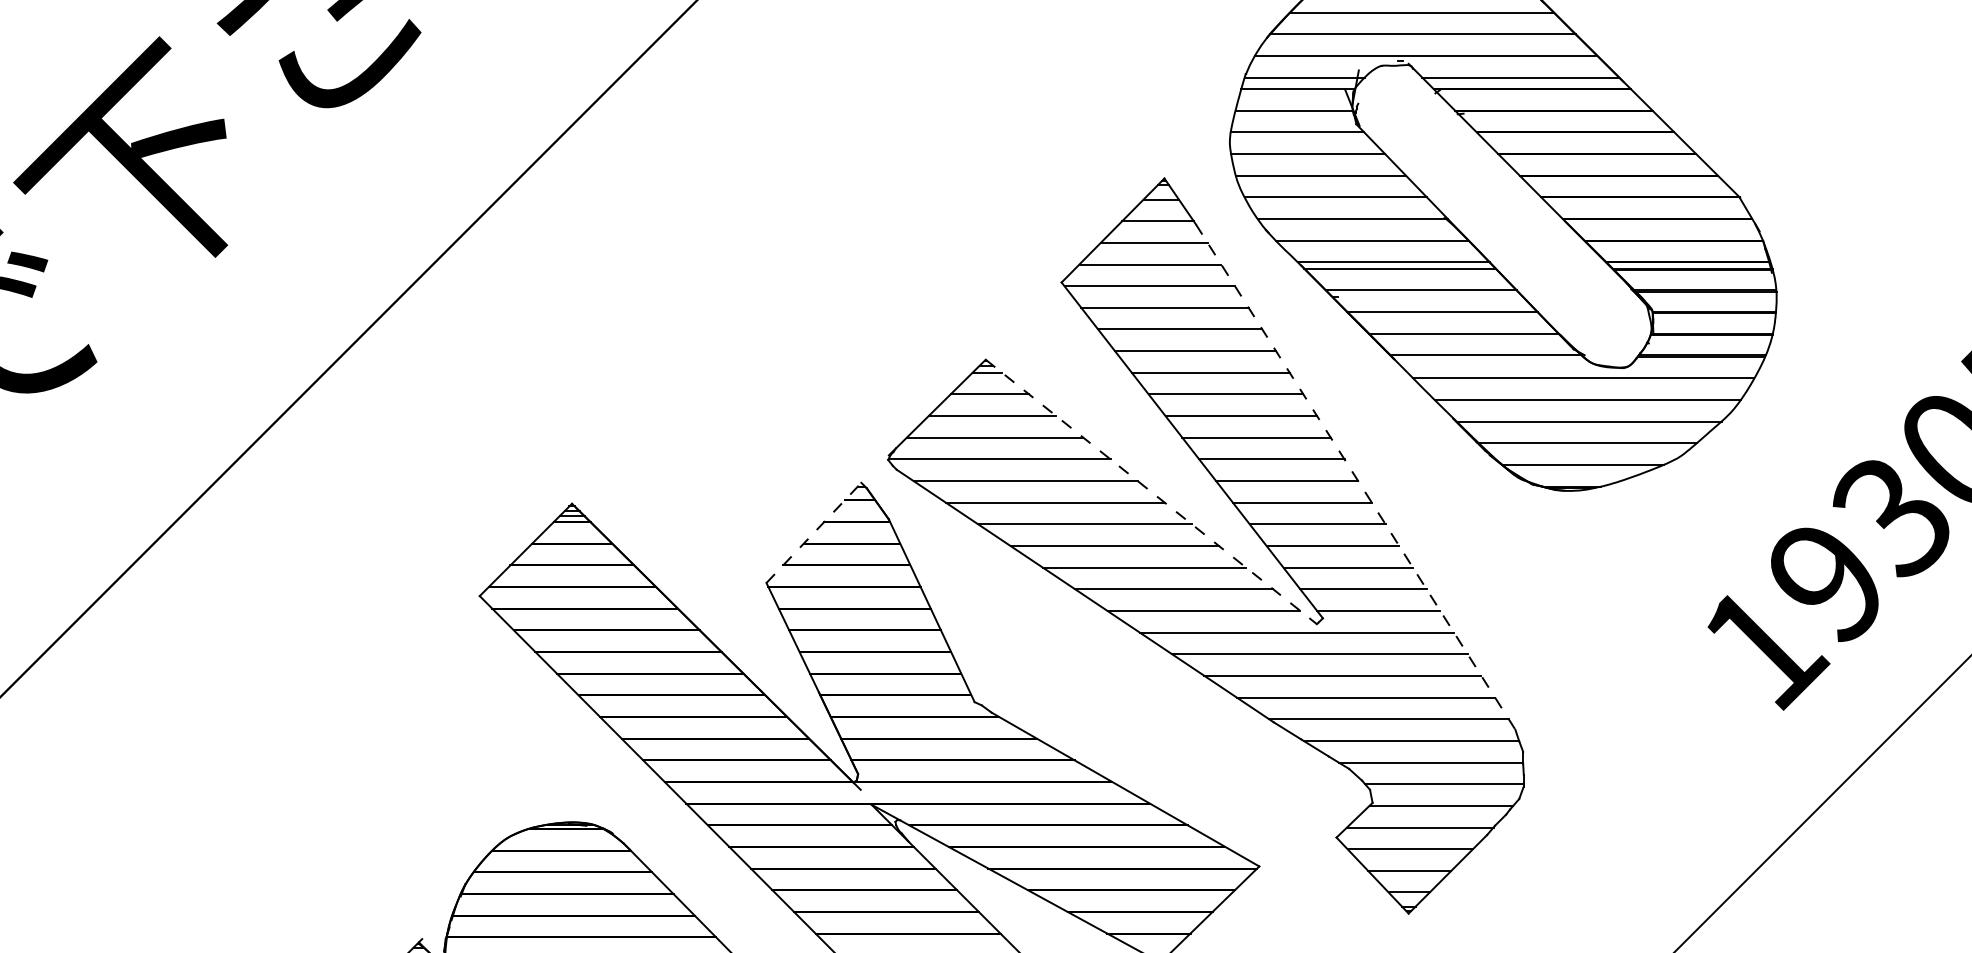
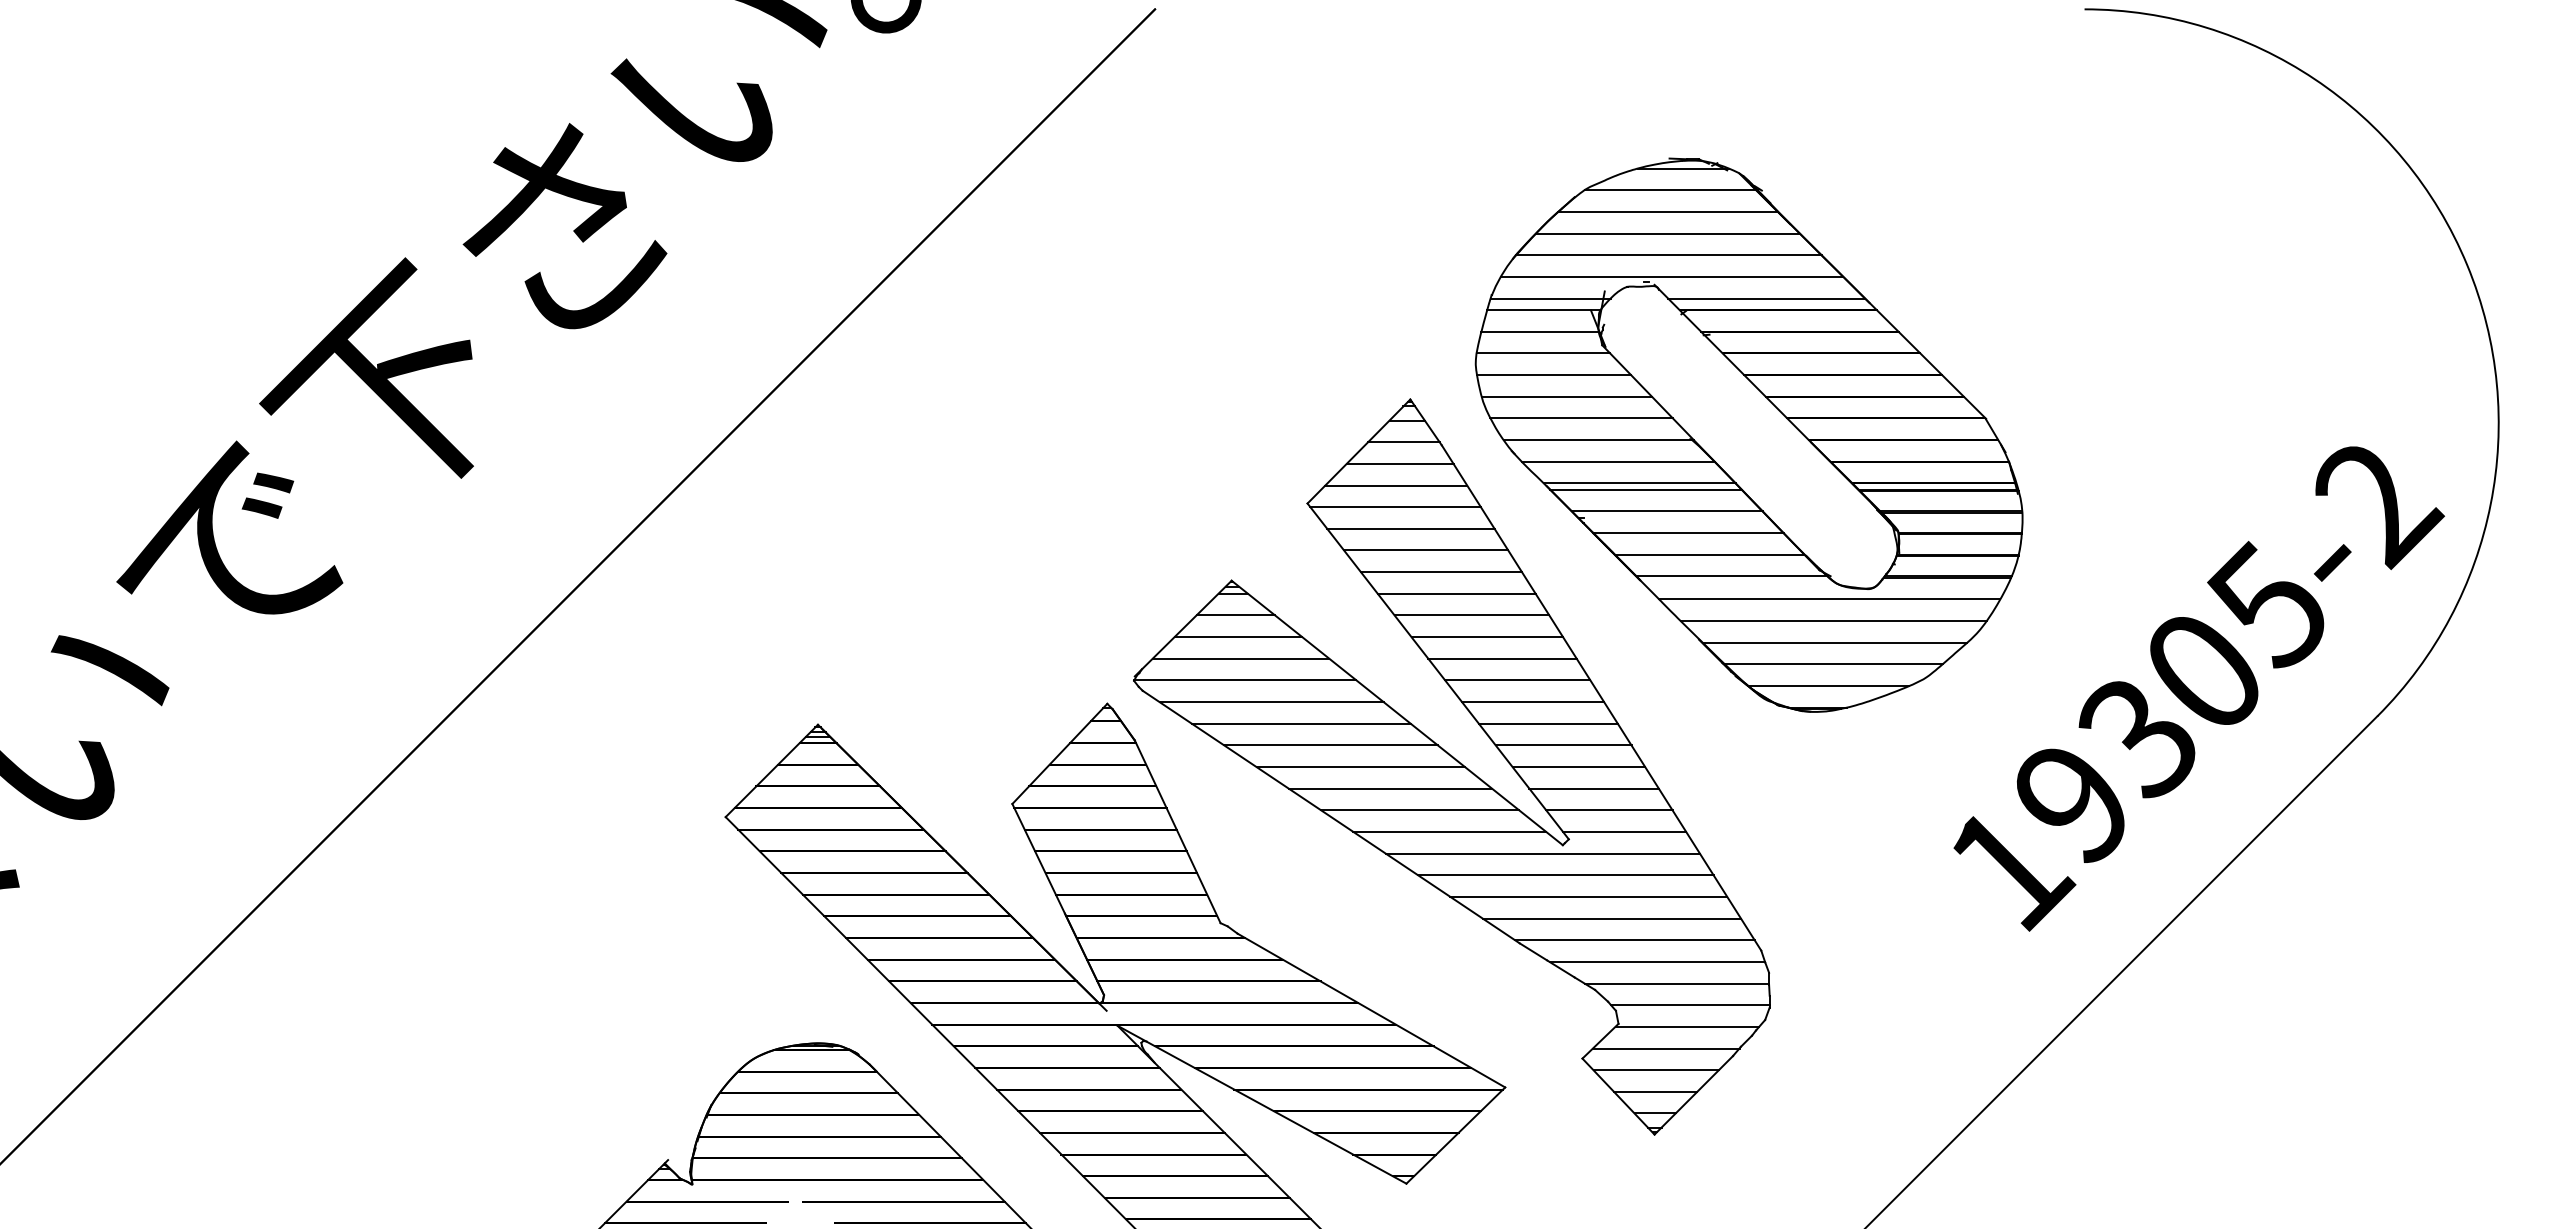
line: (1355, 476) -> (1601, 697), dashed -> solid
line: (1151, 491) -> (1397, 712), dashed -> solid
line: (813, 532) -> (1059, 753), dashed -> solid

